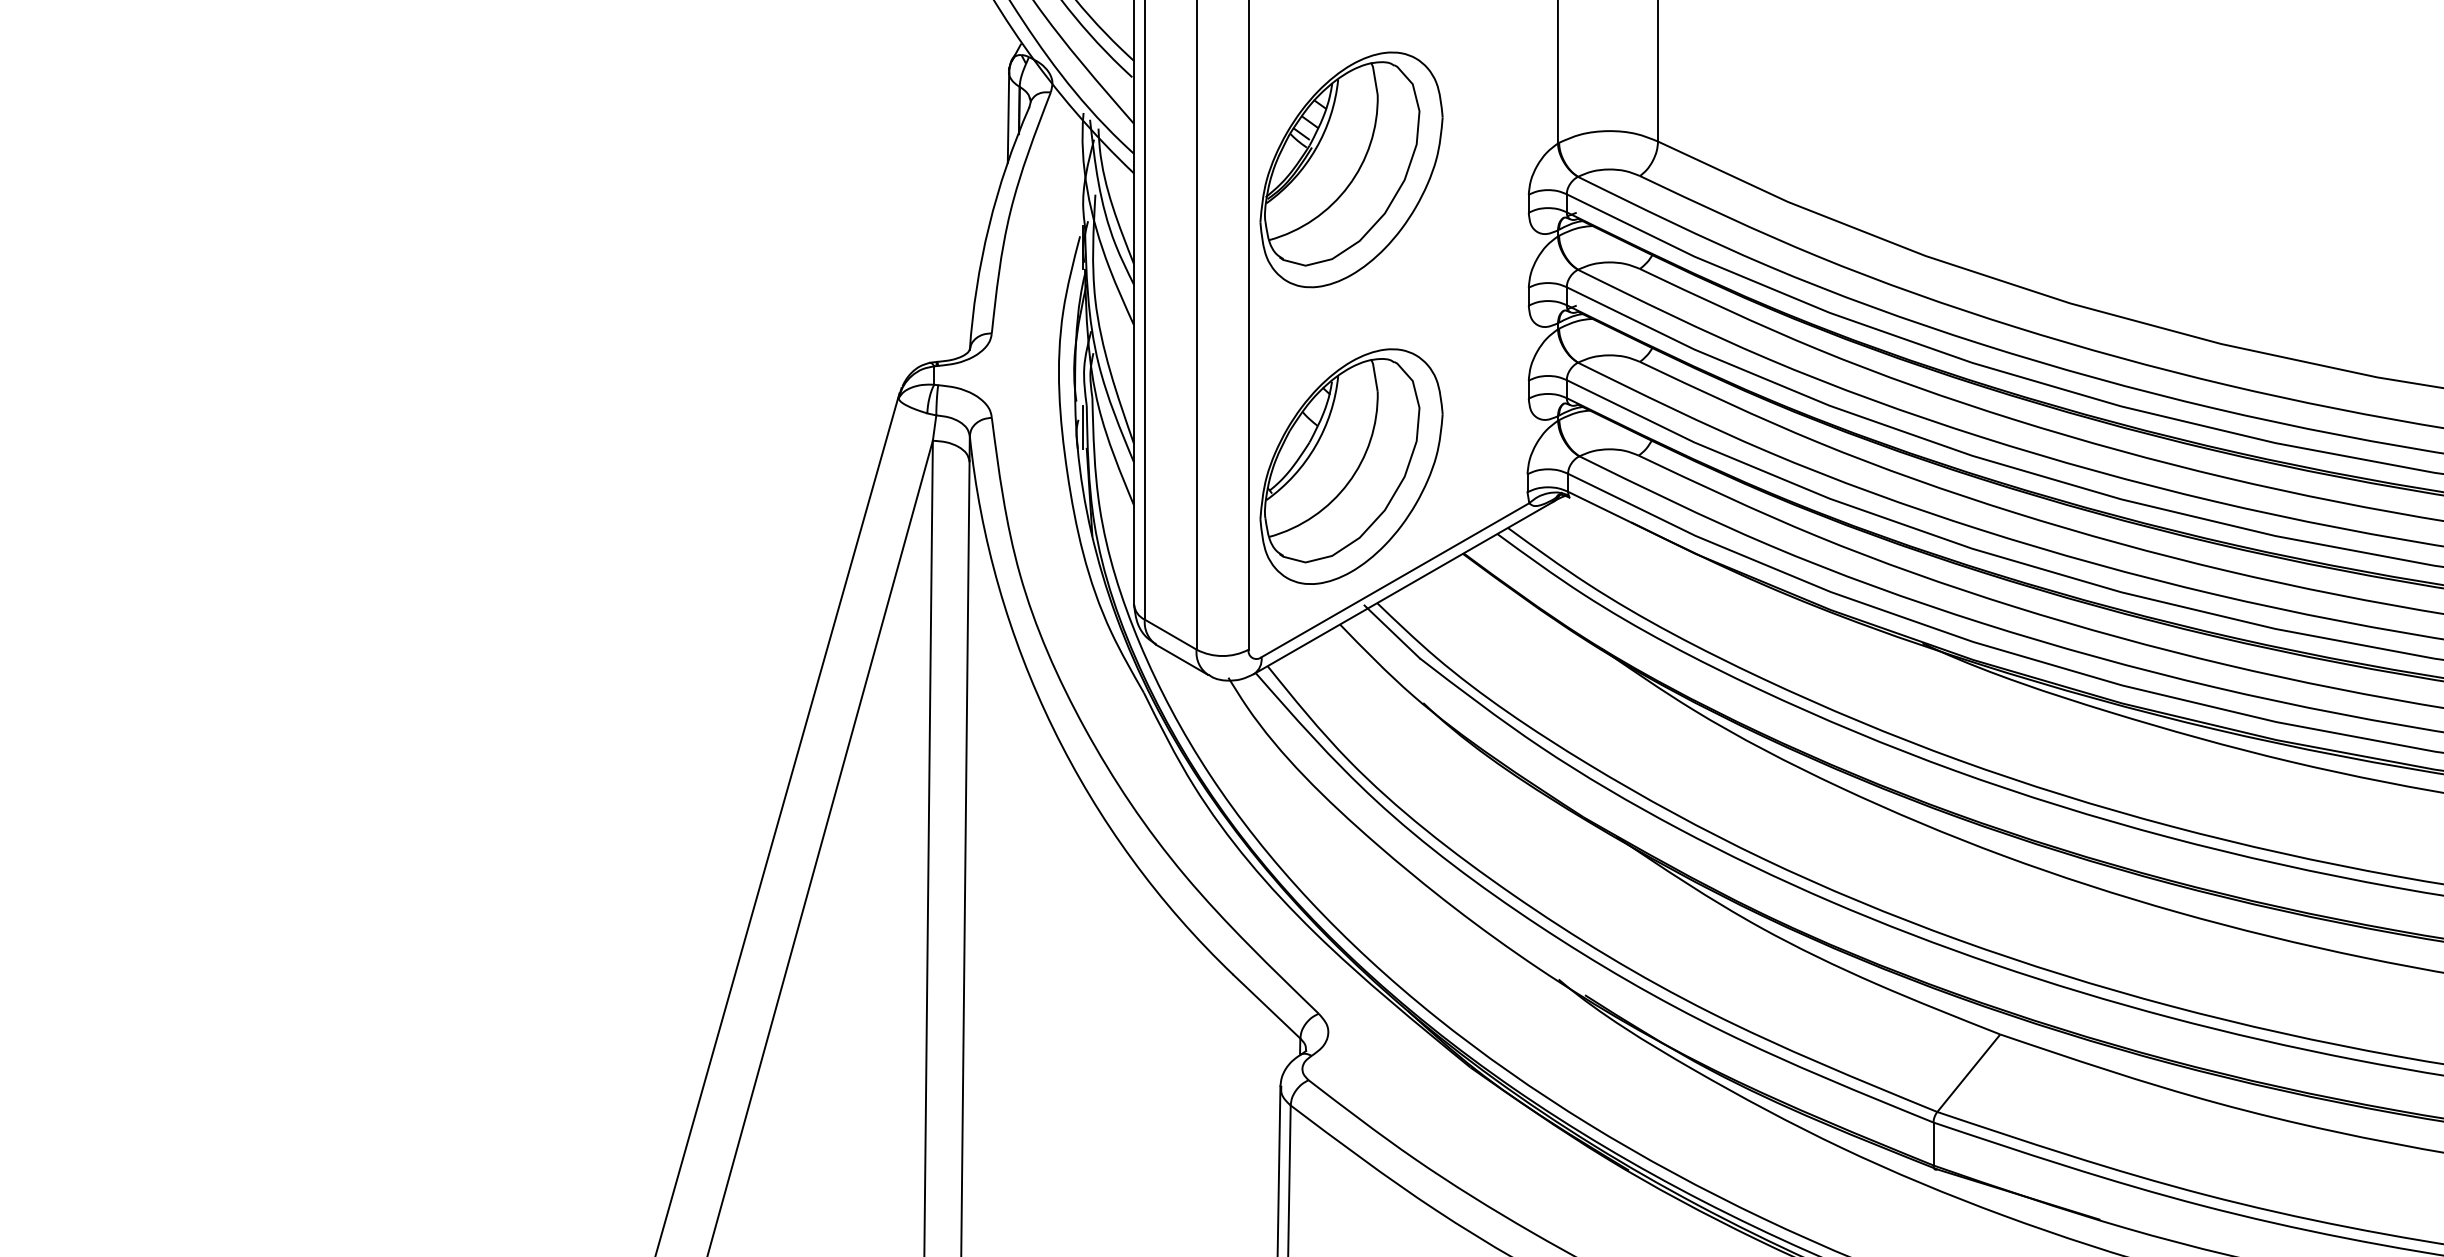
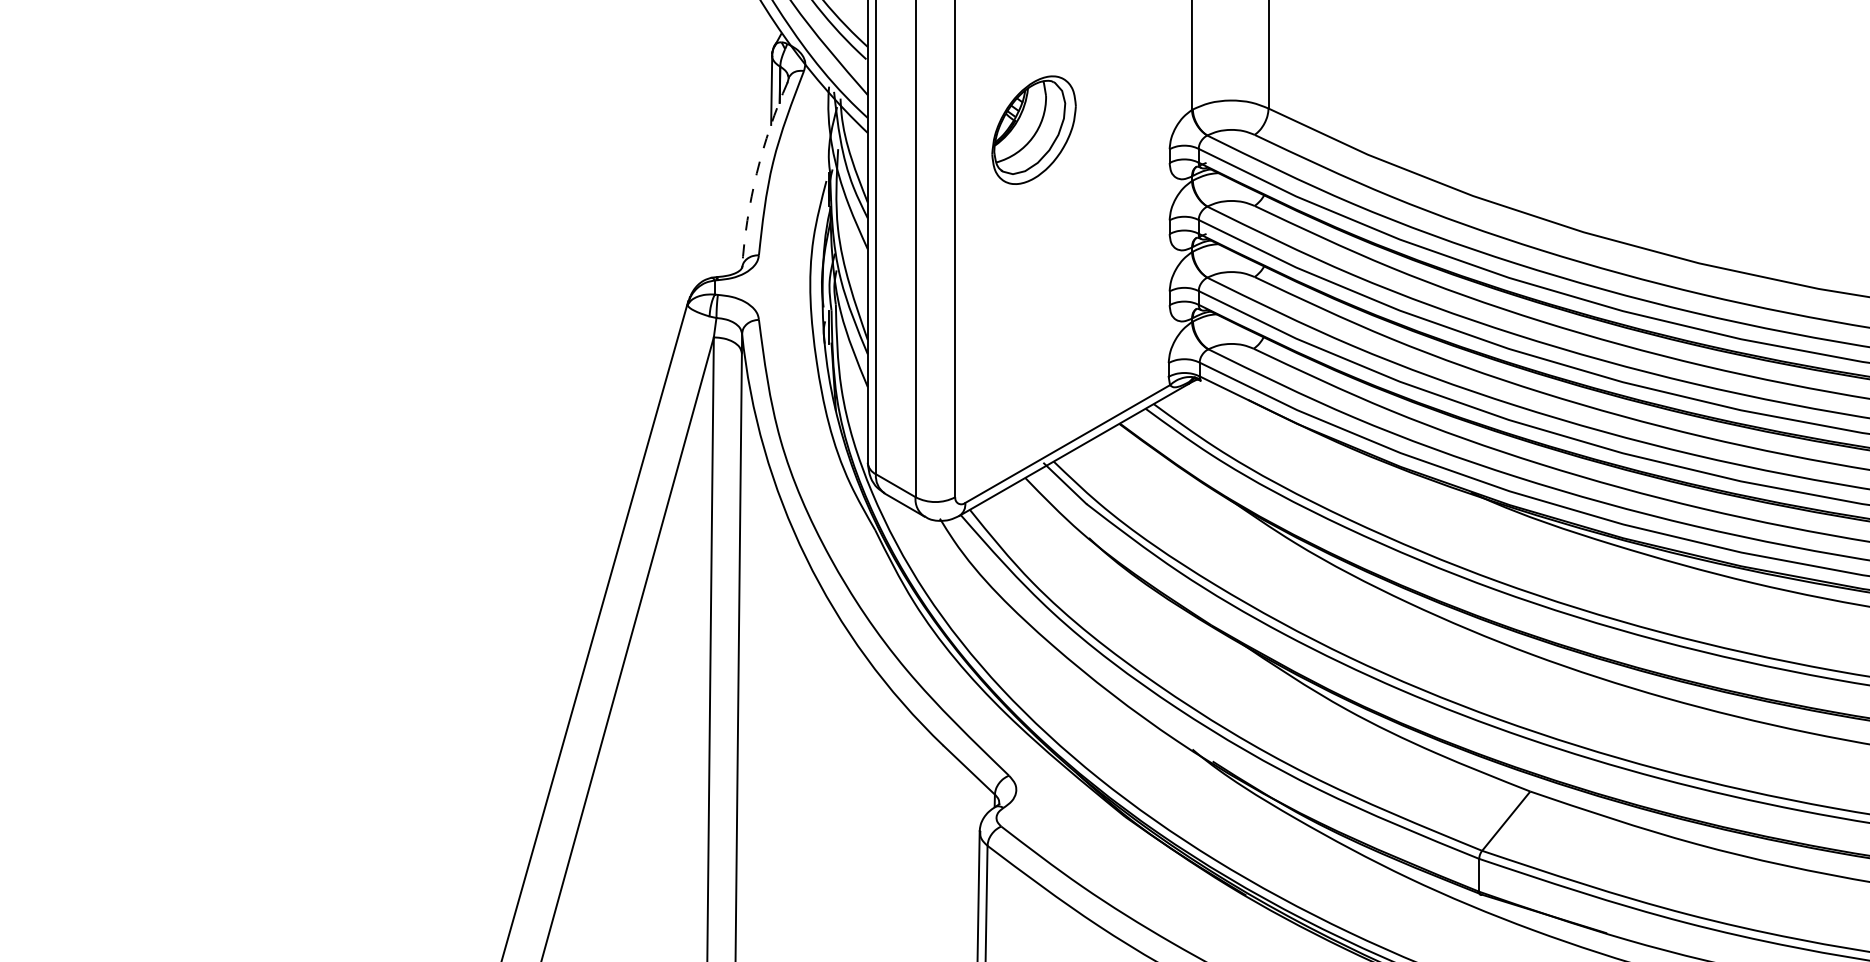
part: (1351, 169) -> (1034, 129), size x0.6
arc: (989, 226) -> (757, 173), solid -> dashed
part: (1351, 466) -> (1034, 357), removed

